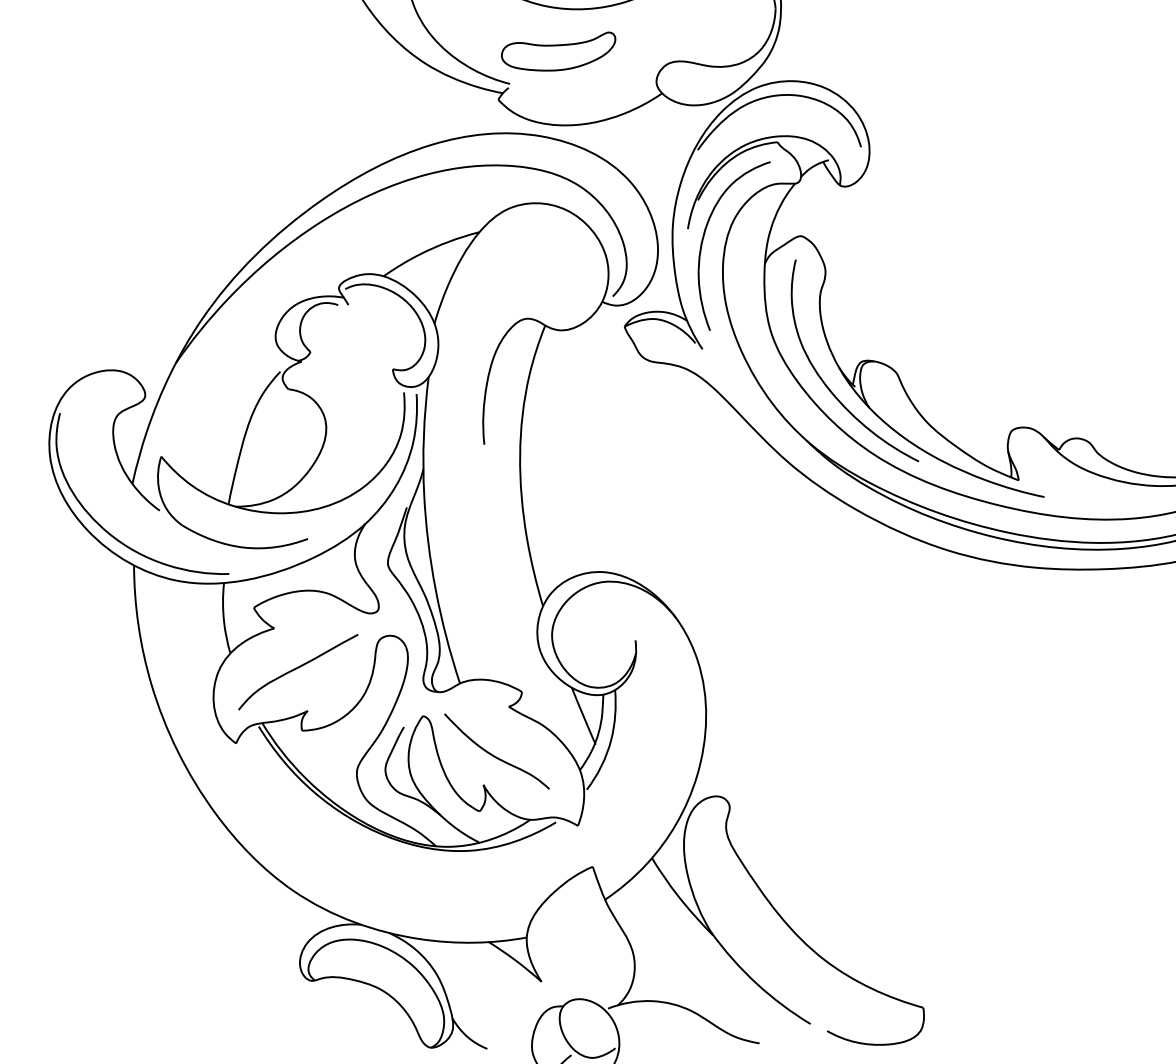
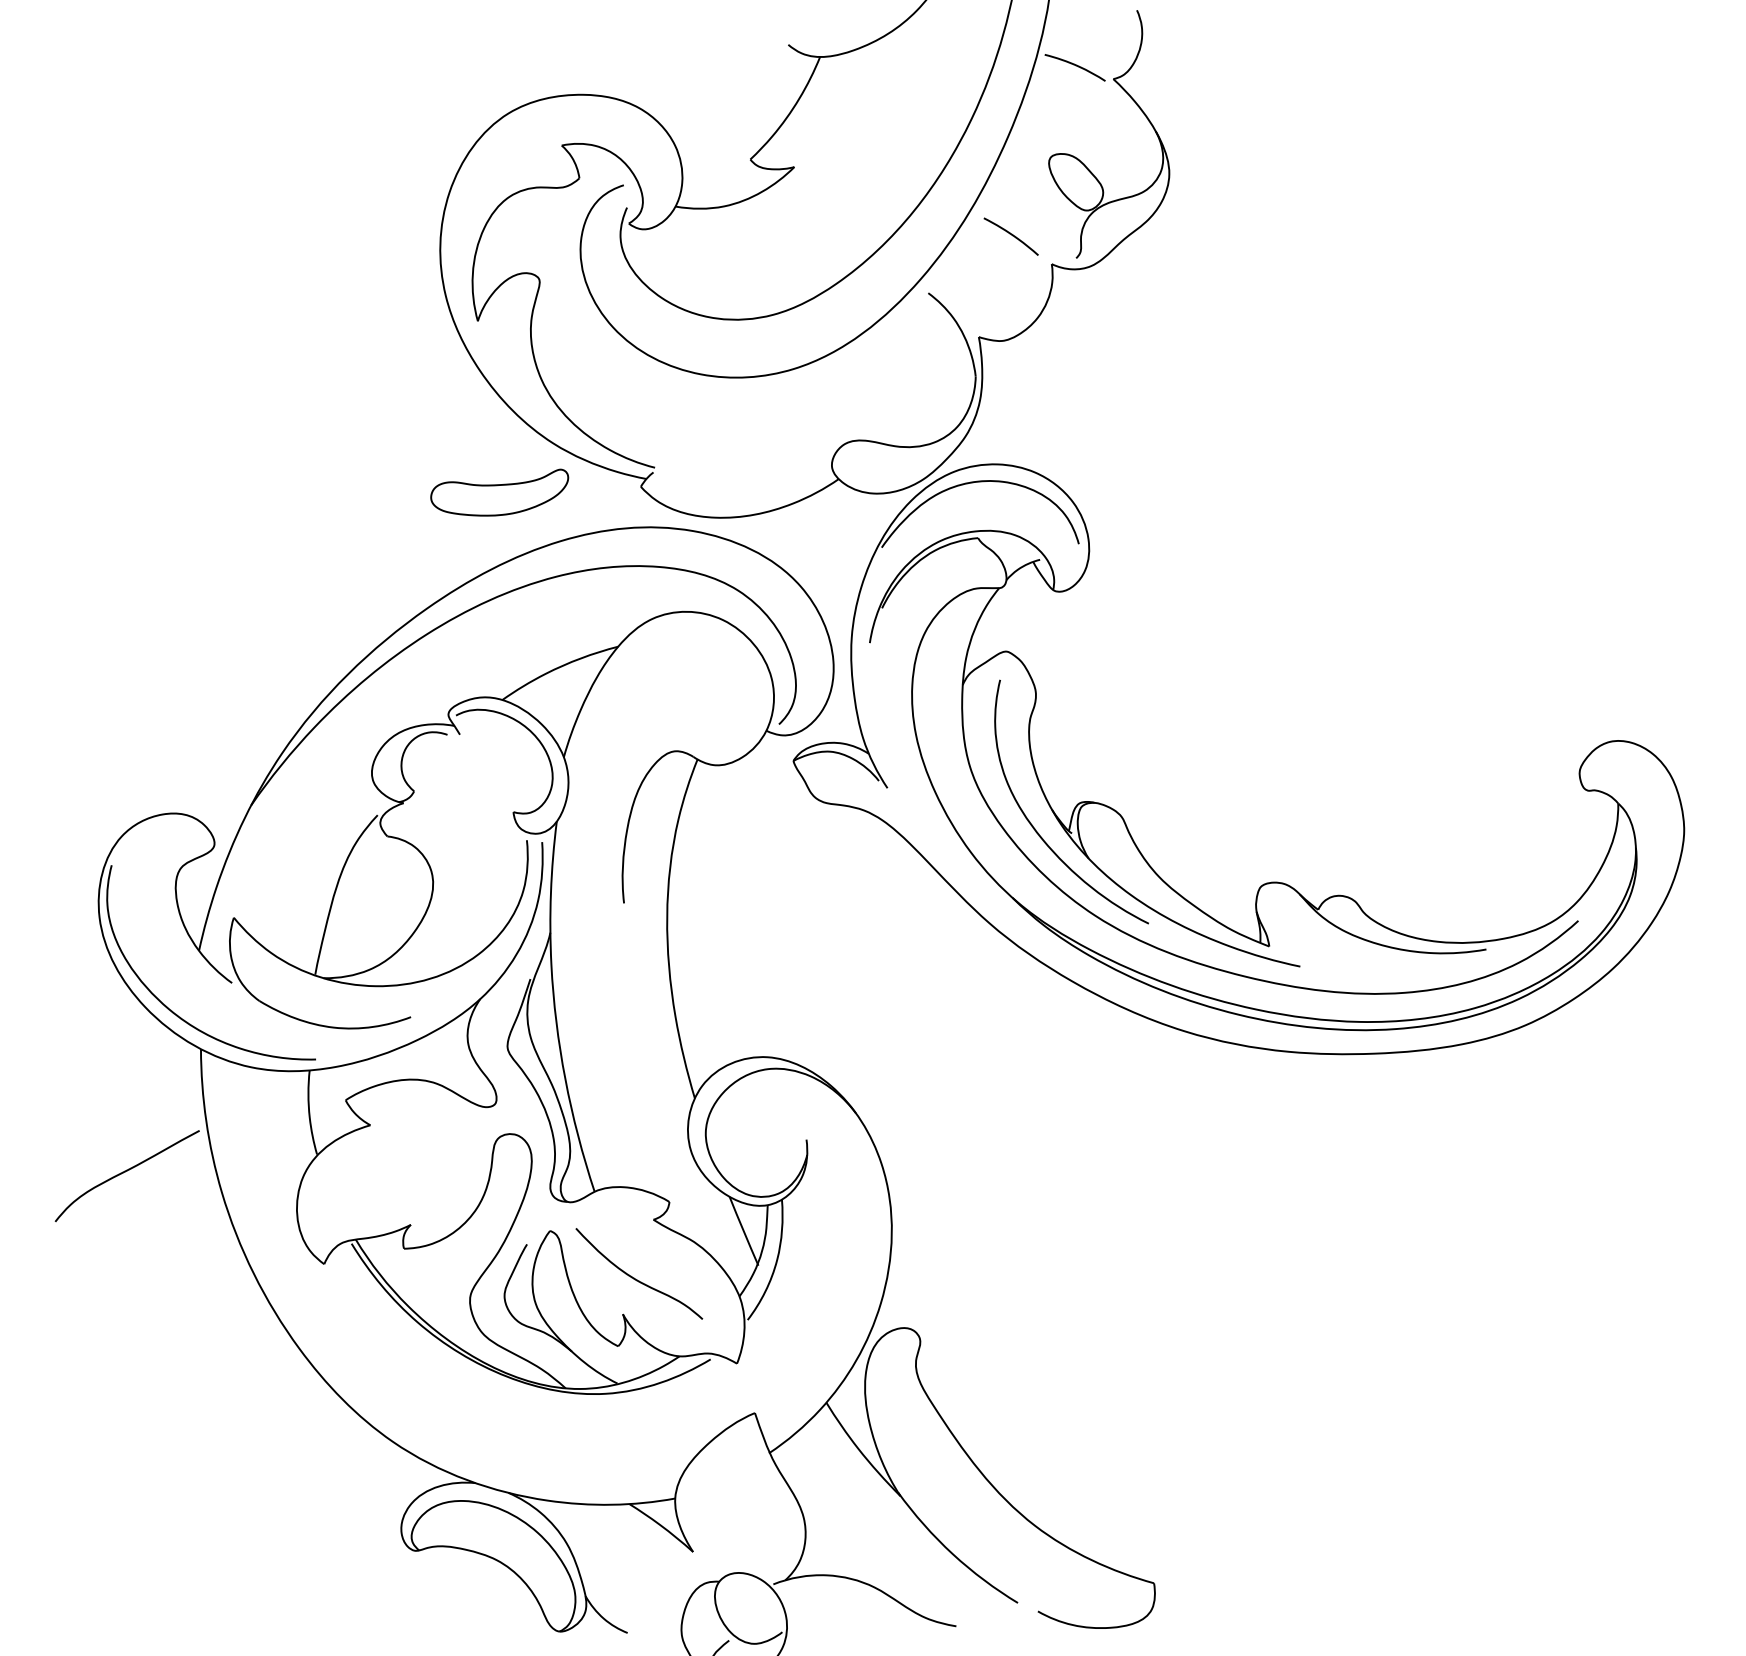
part: (558, 51) -> (499, 492), moved
curve: (704, 237) -> (889, 653), removed
curve: (296, 669) -> (125, 1172), moved

